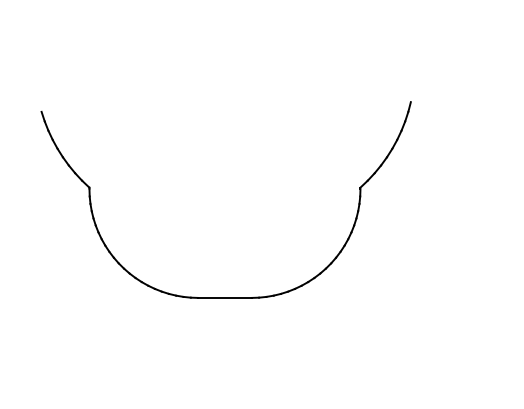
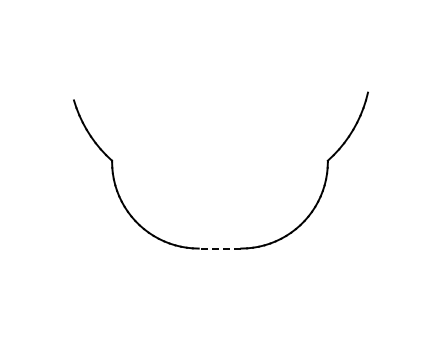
line: (224, 297) -> (219, 248), solid -> dashed

